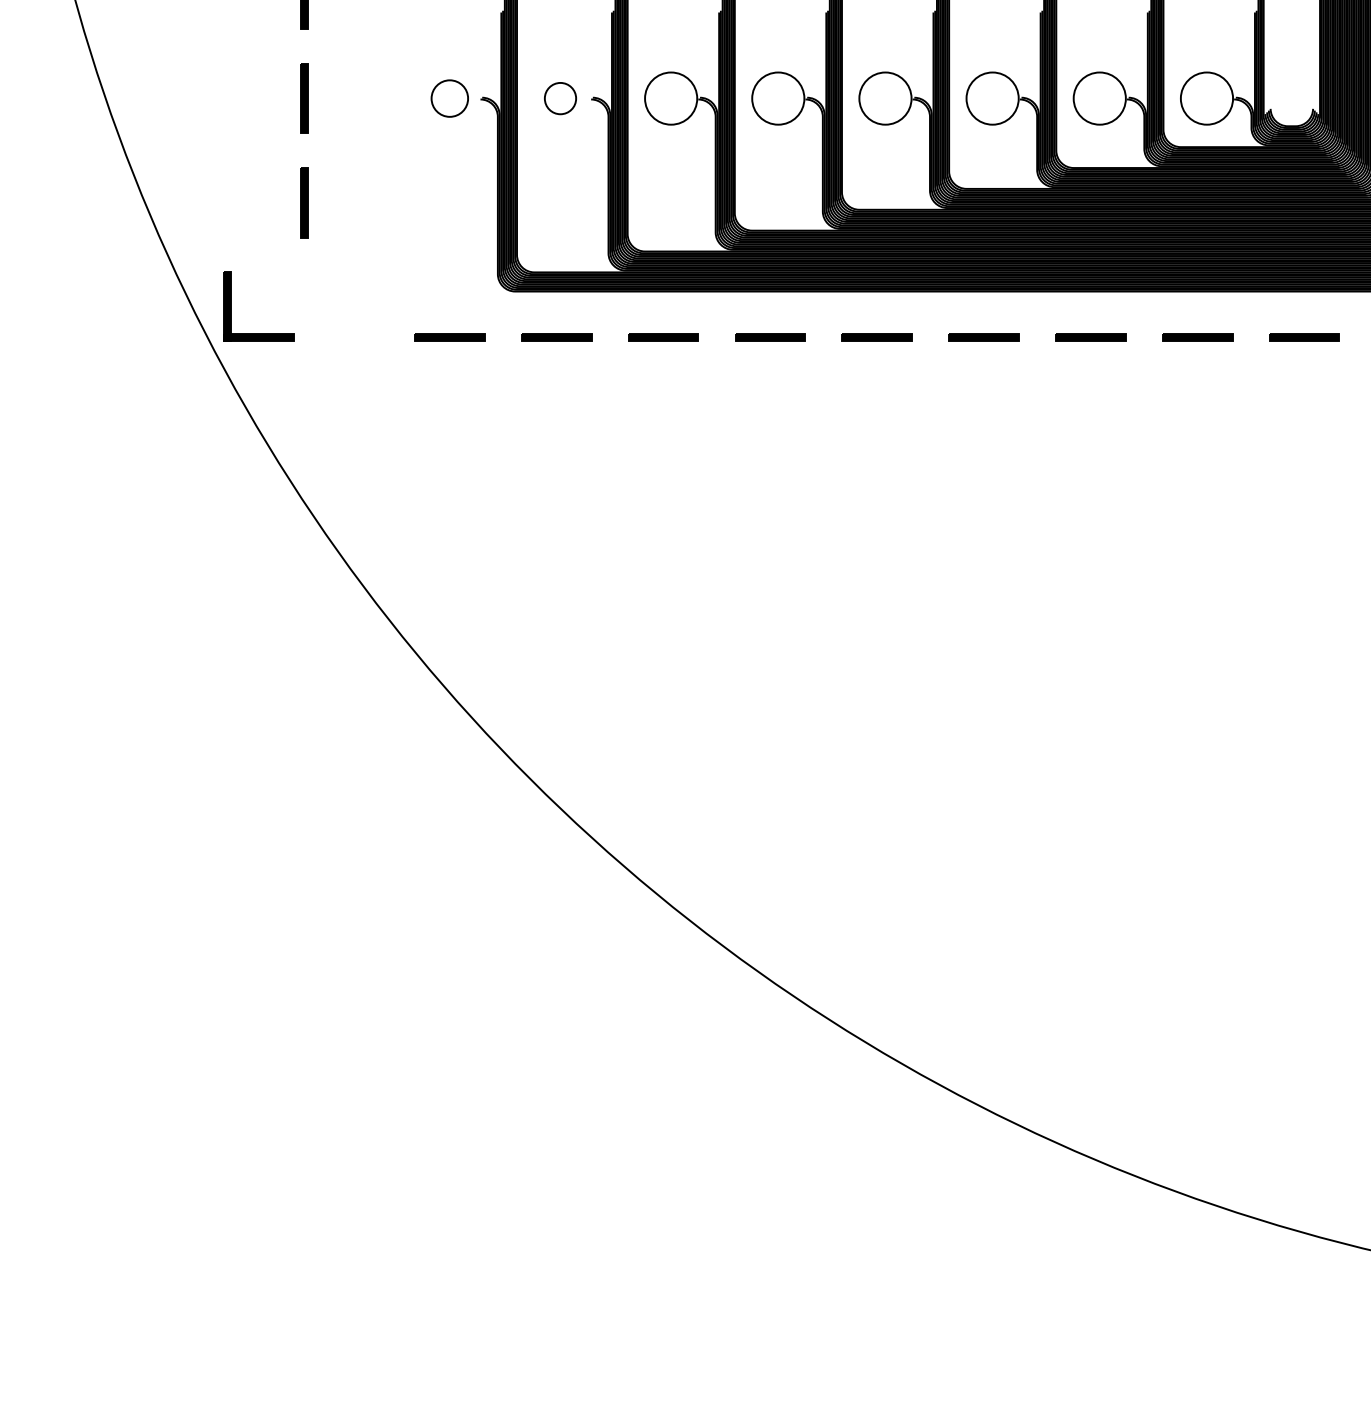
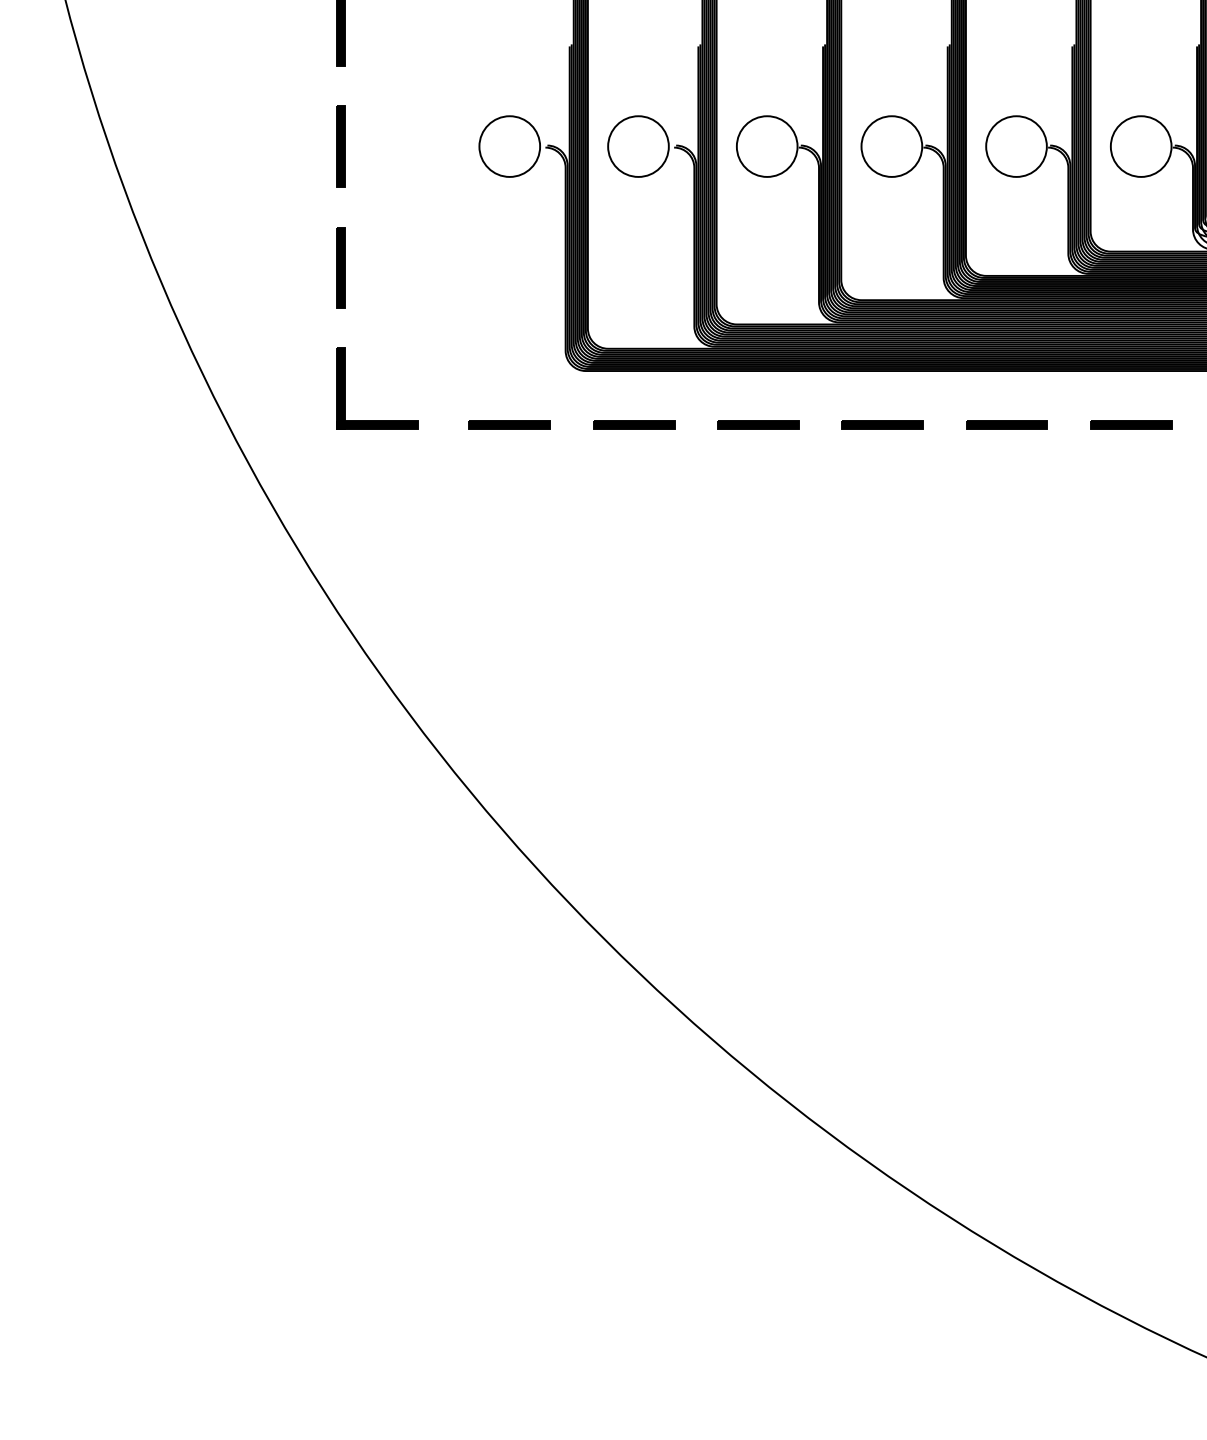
circle: (449, 98) -> (509, 146), size x1.43
circle: (560, 98) -> (638, 146), size x1.67
part: (231, 306) -> (345, 388), moved

